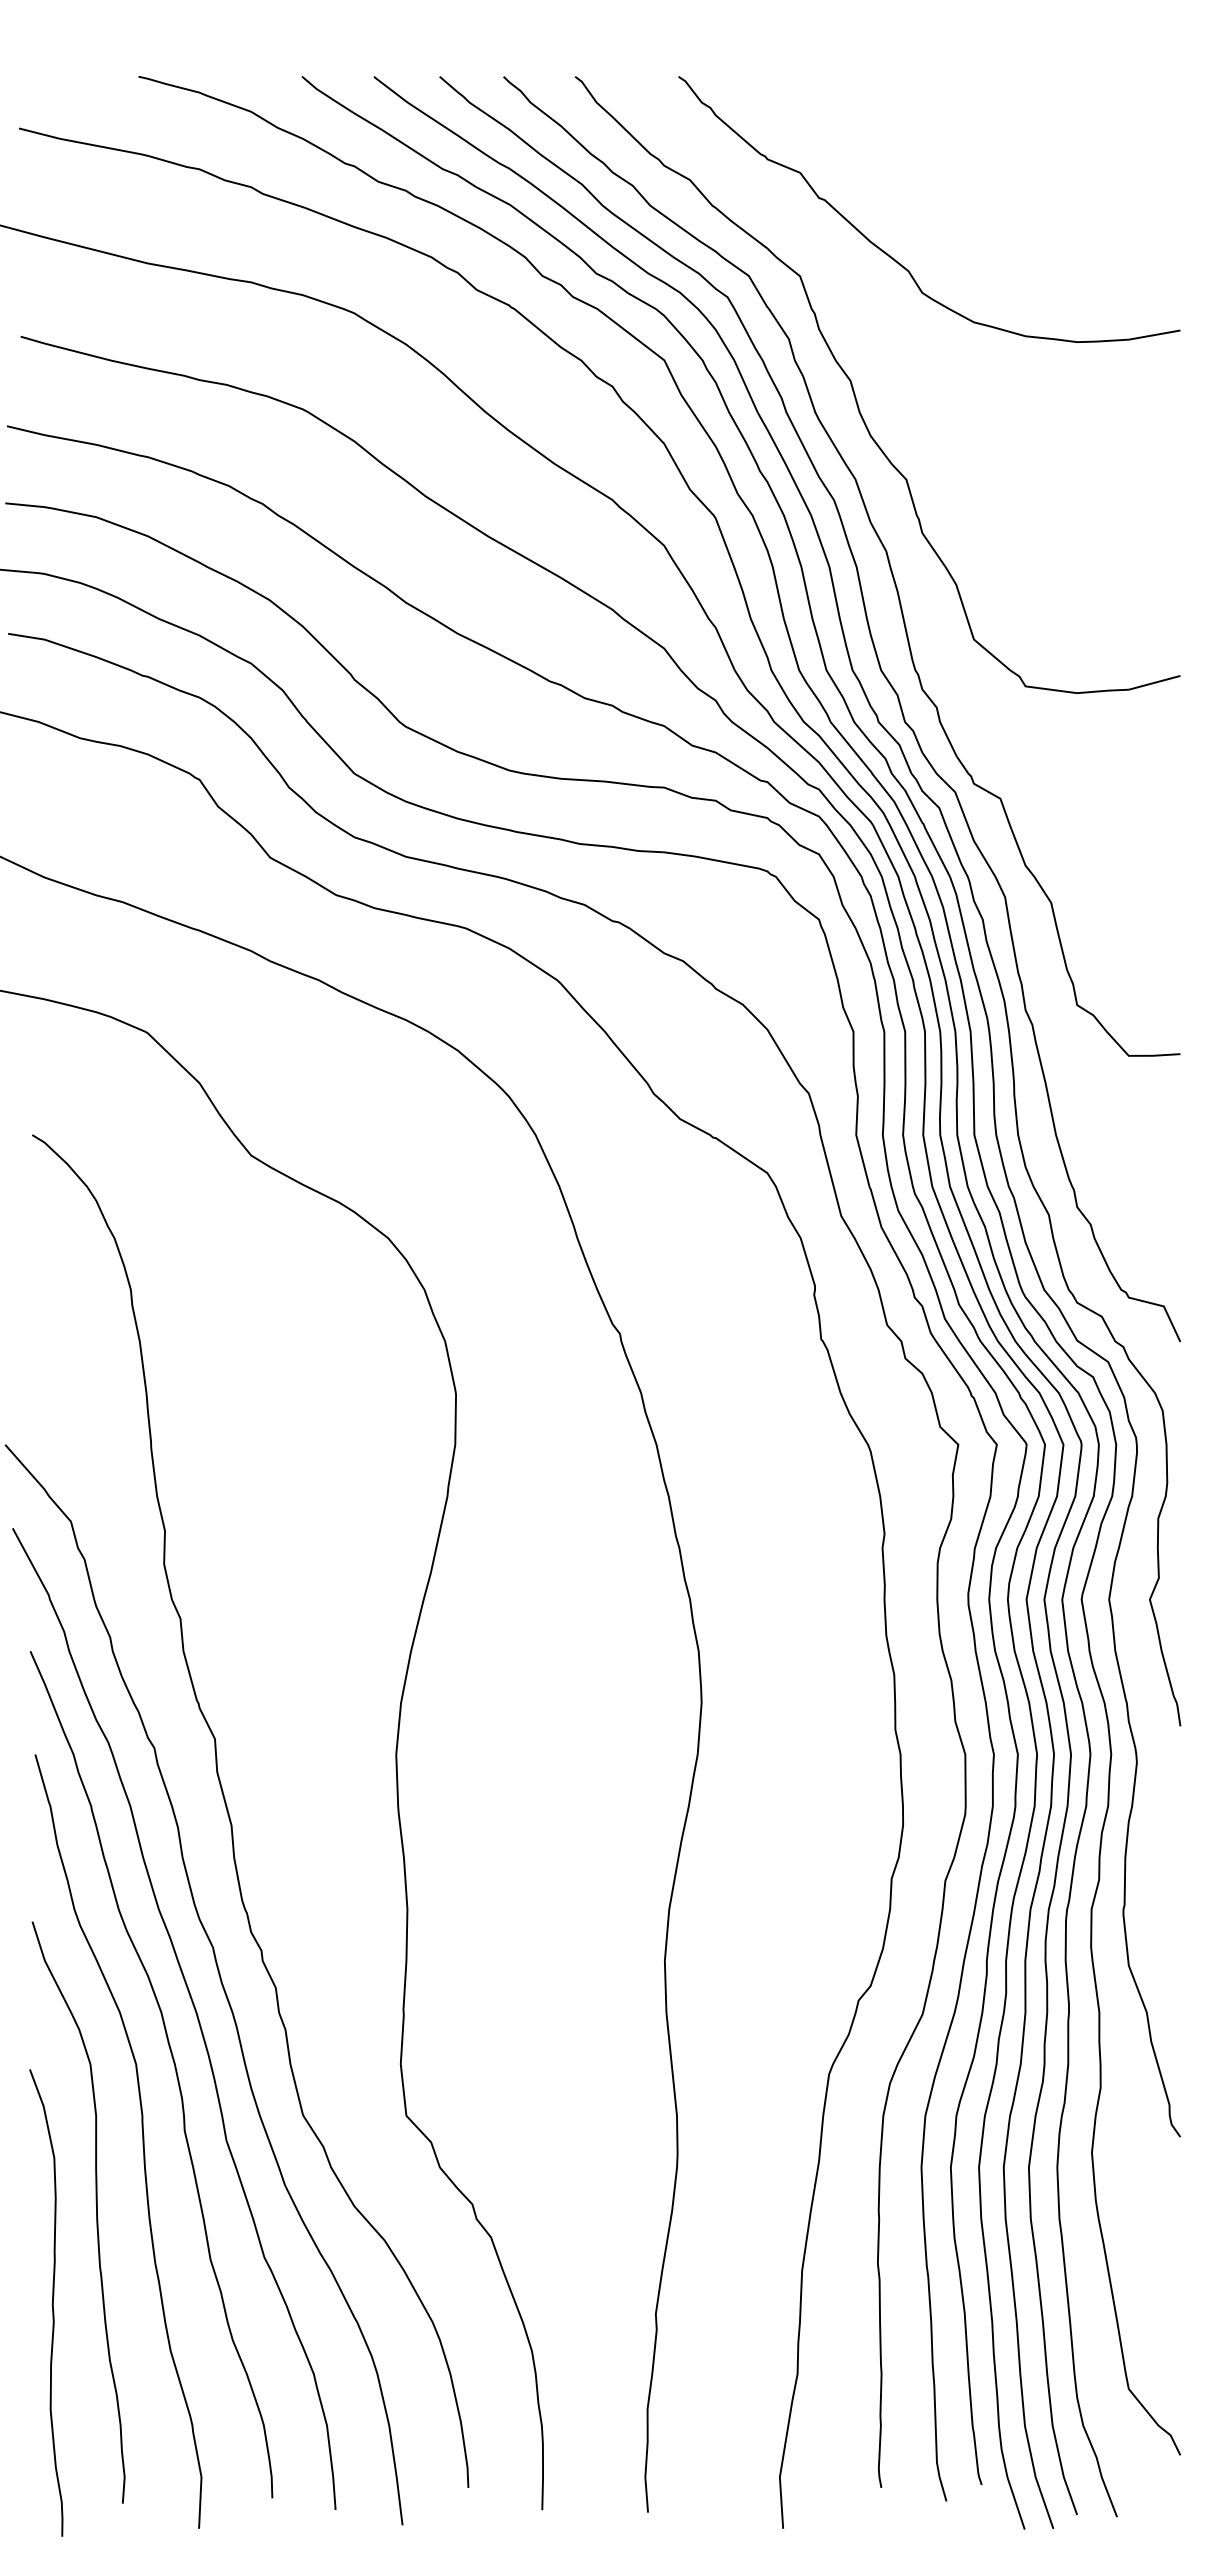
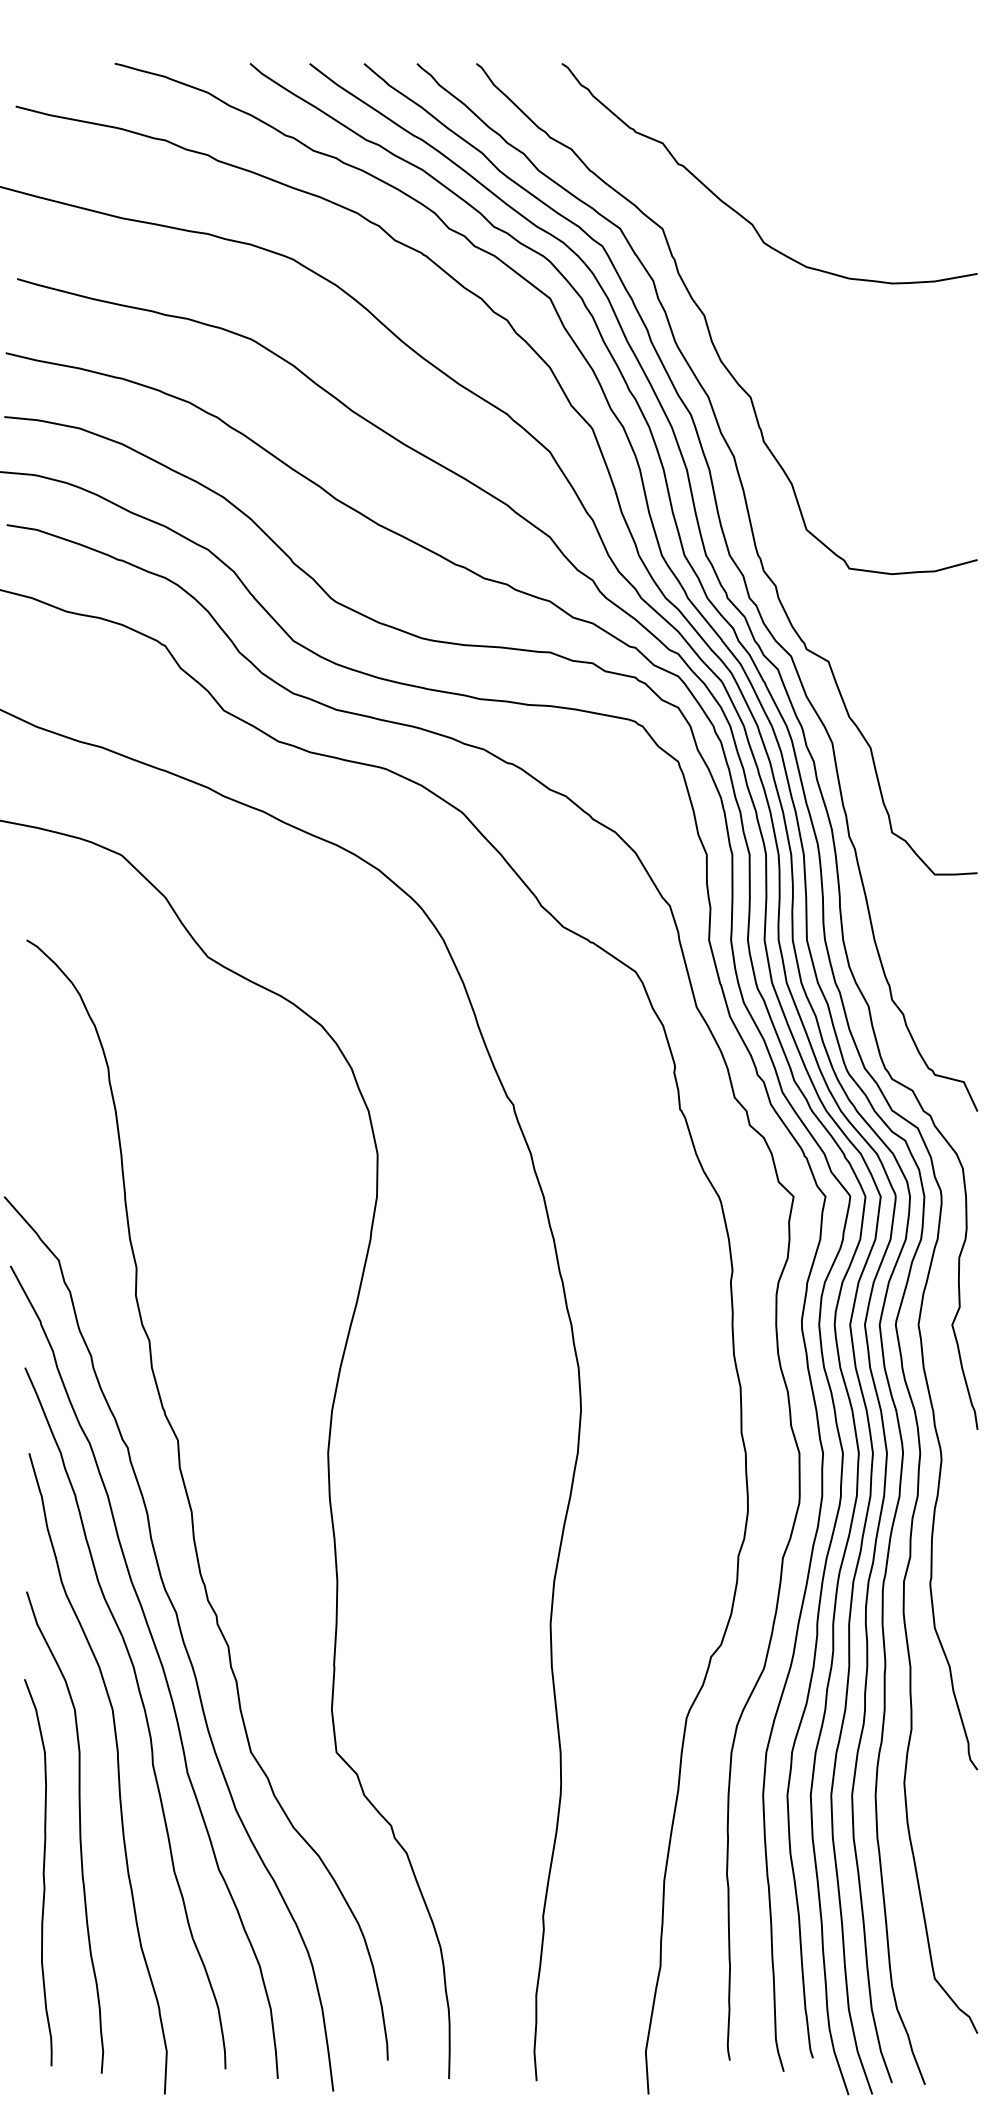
curve: (51, 2303) -> (42, 1873), moved

